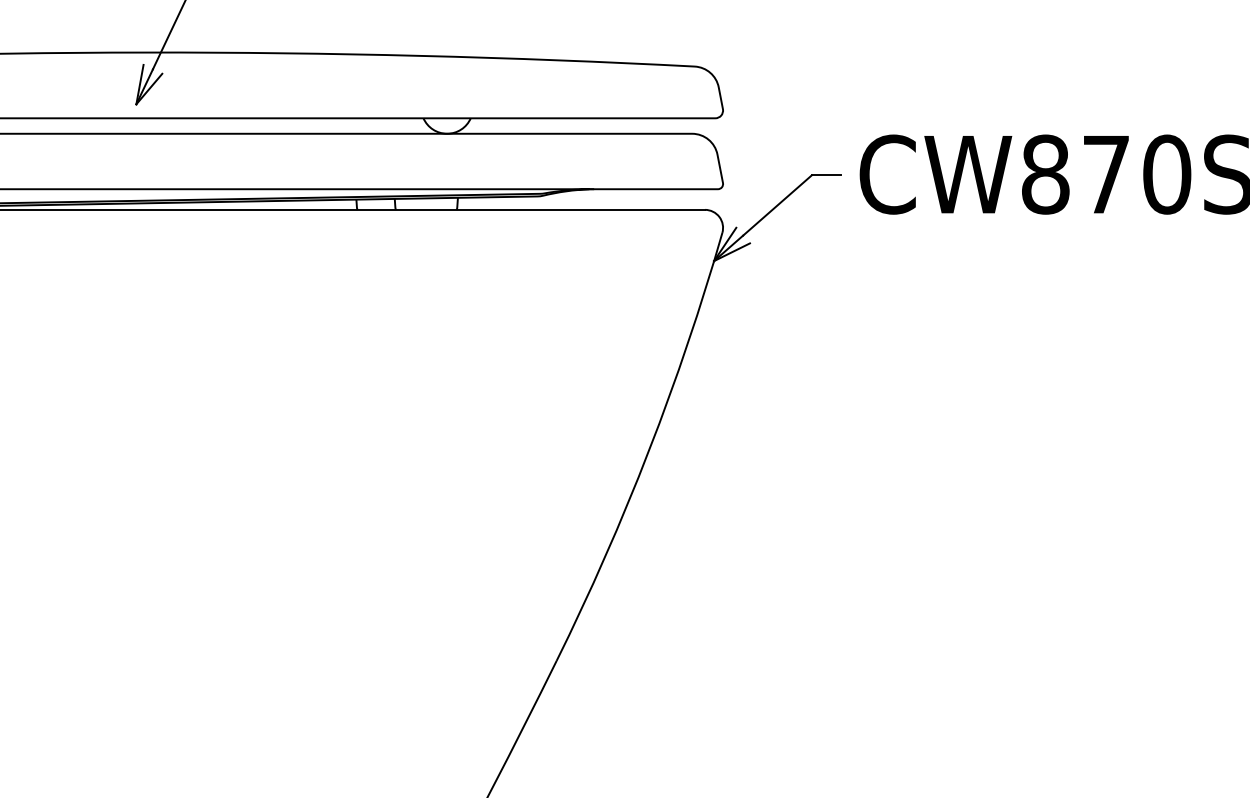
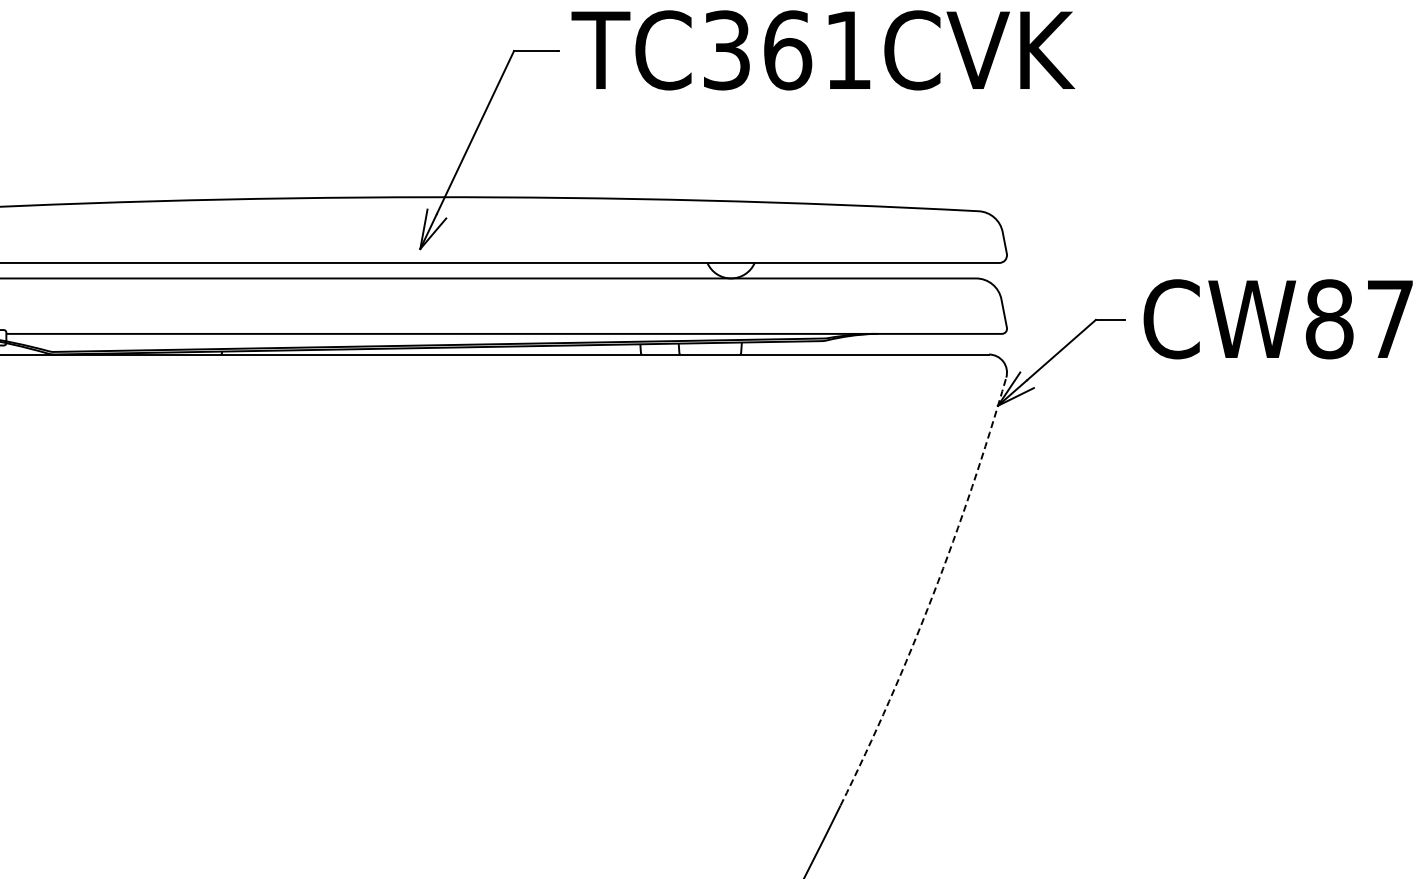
arc: (648, 450) -> (932, 595), solid -> dashed

